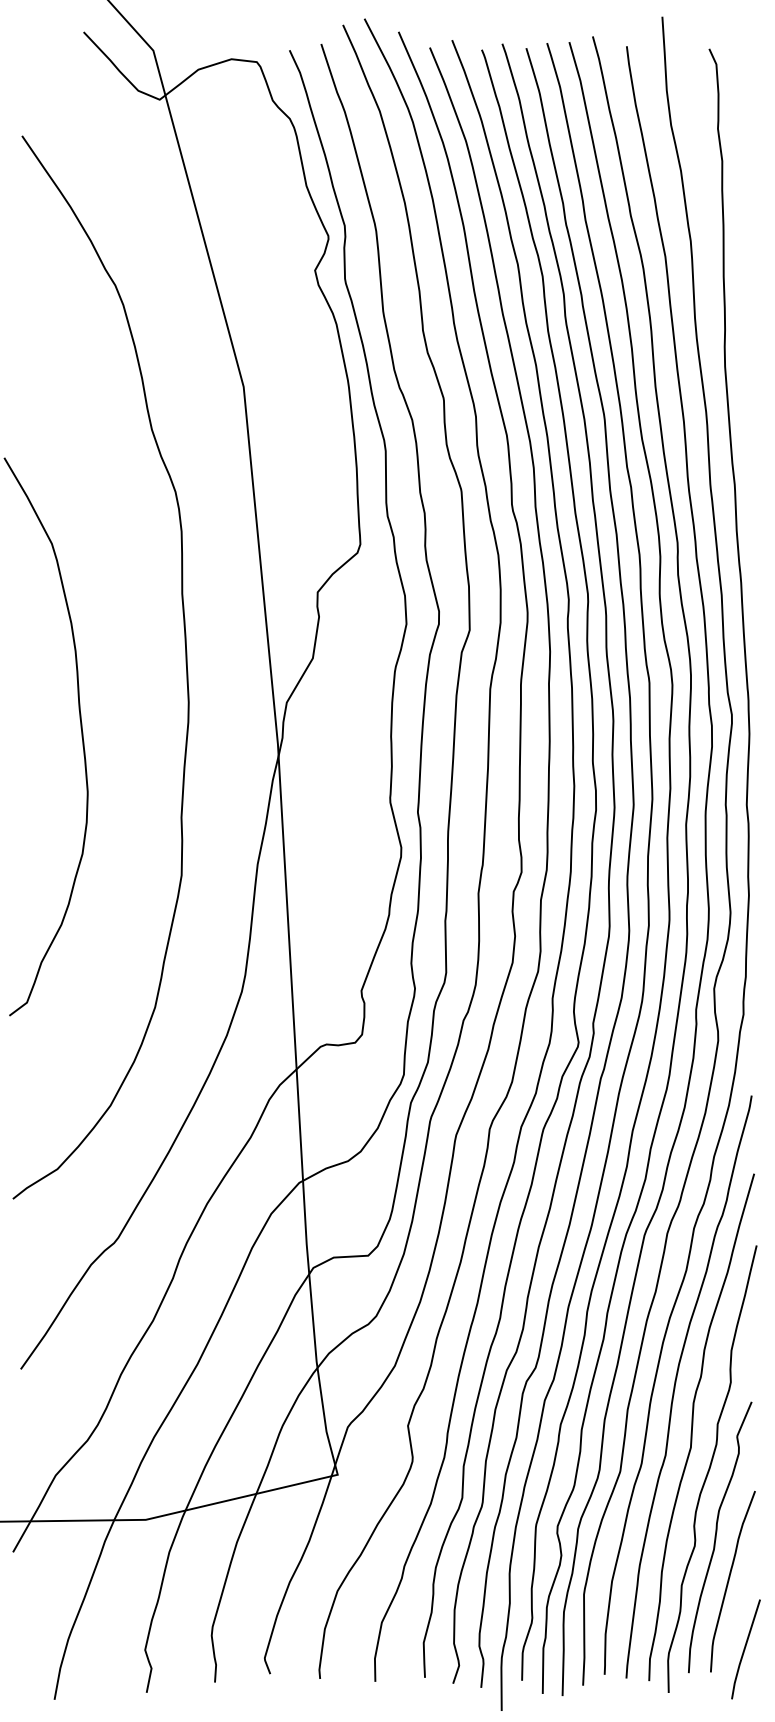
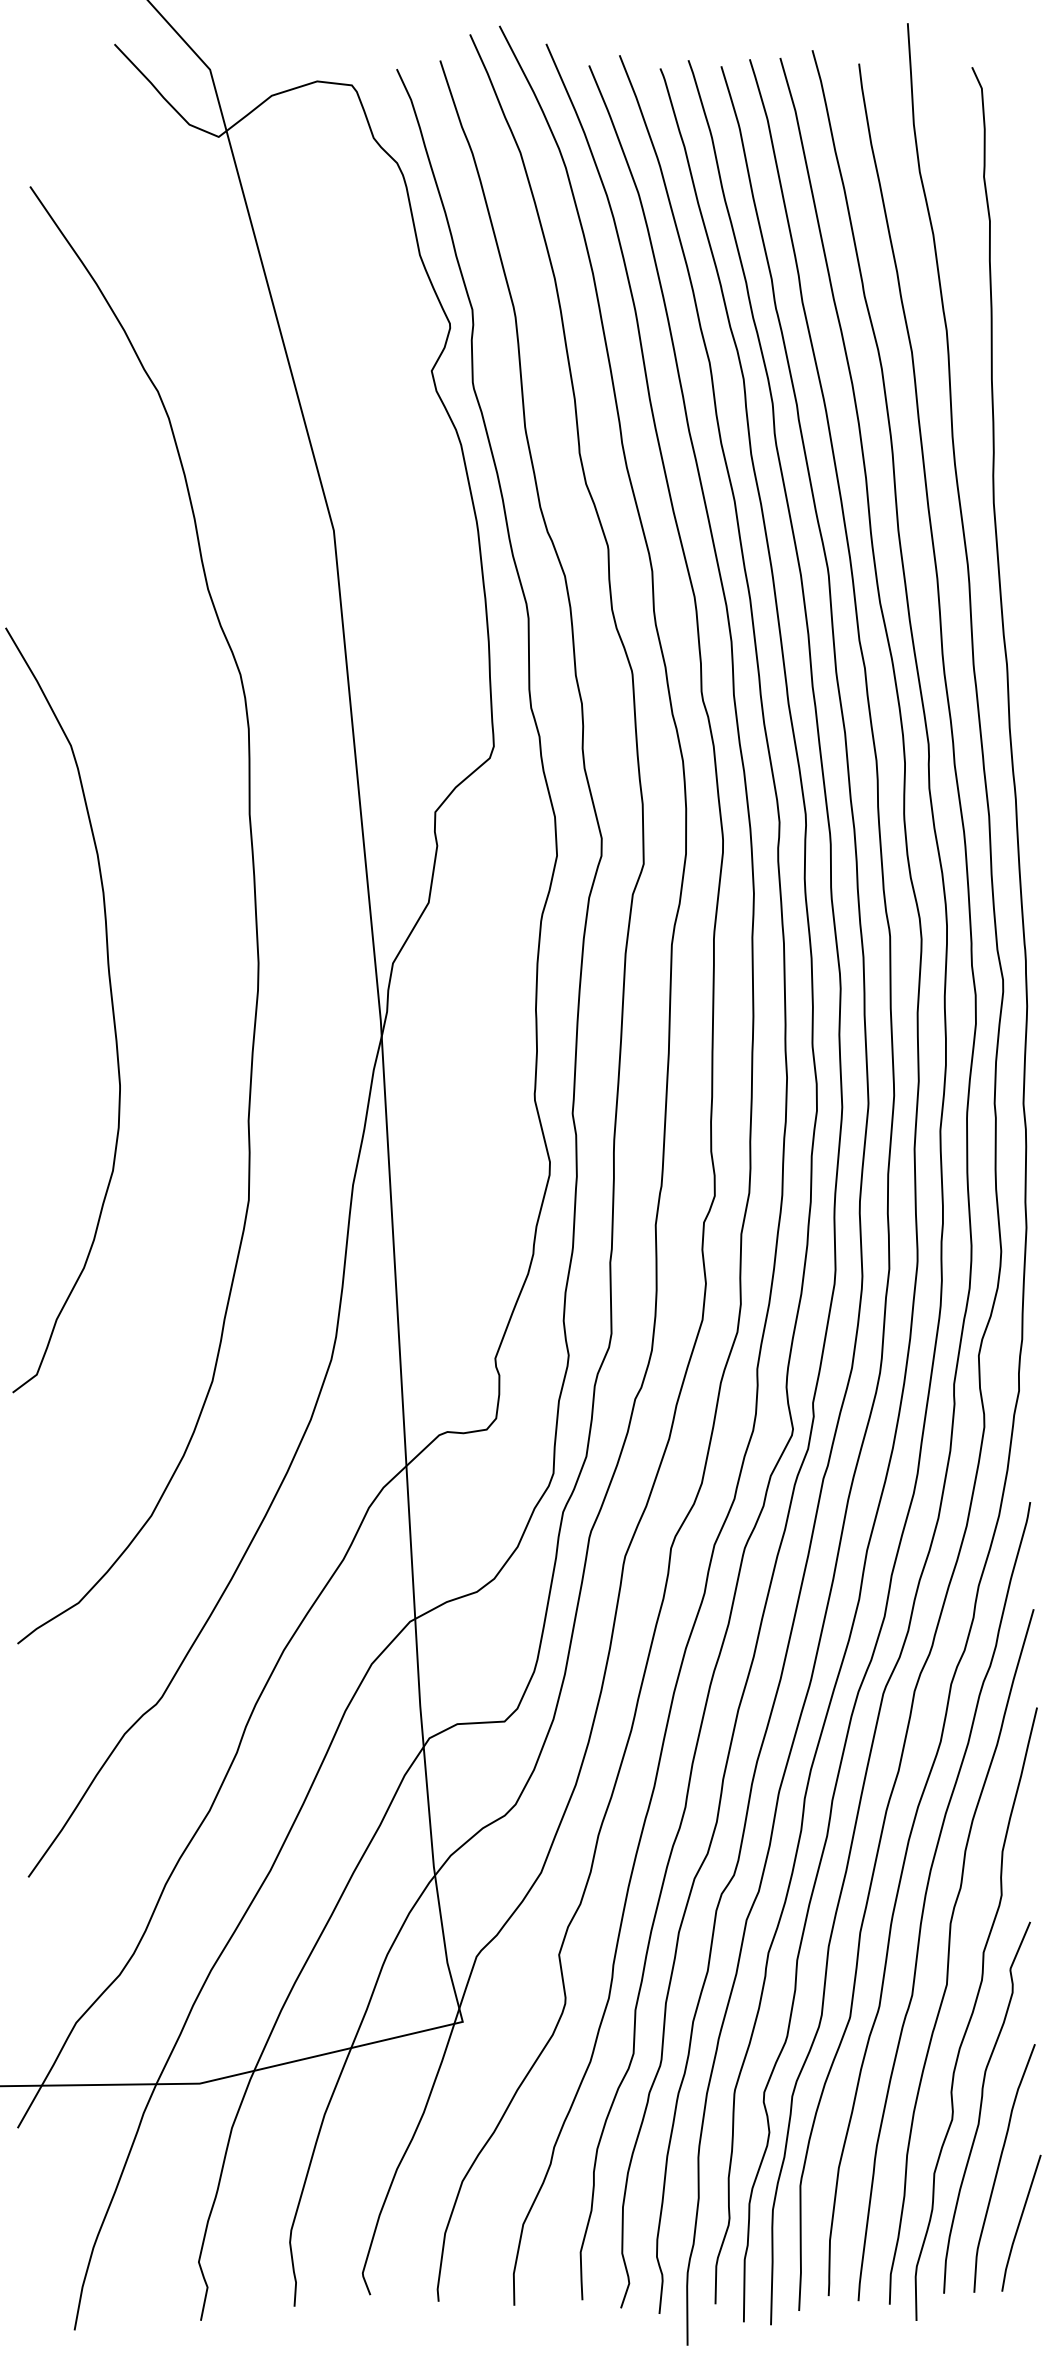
line: (745, 1648) -> (1020, 2222), moved

